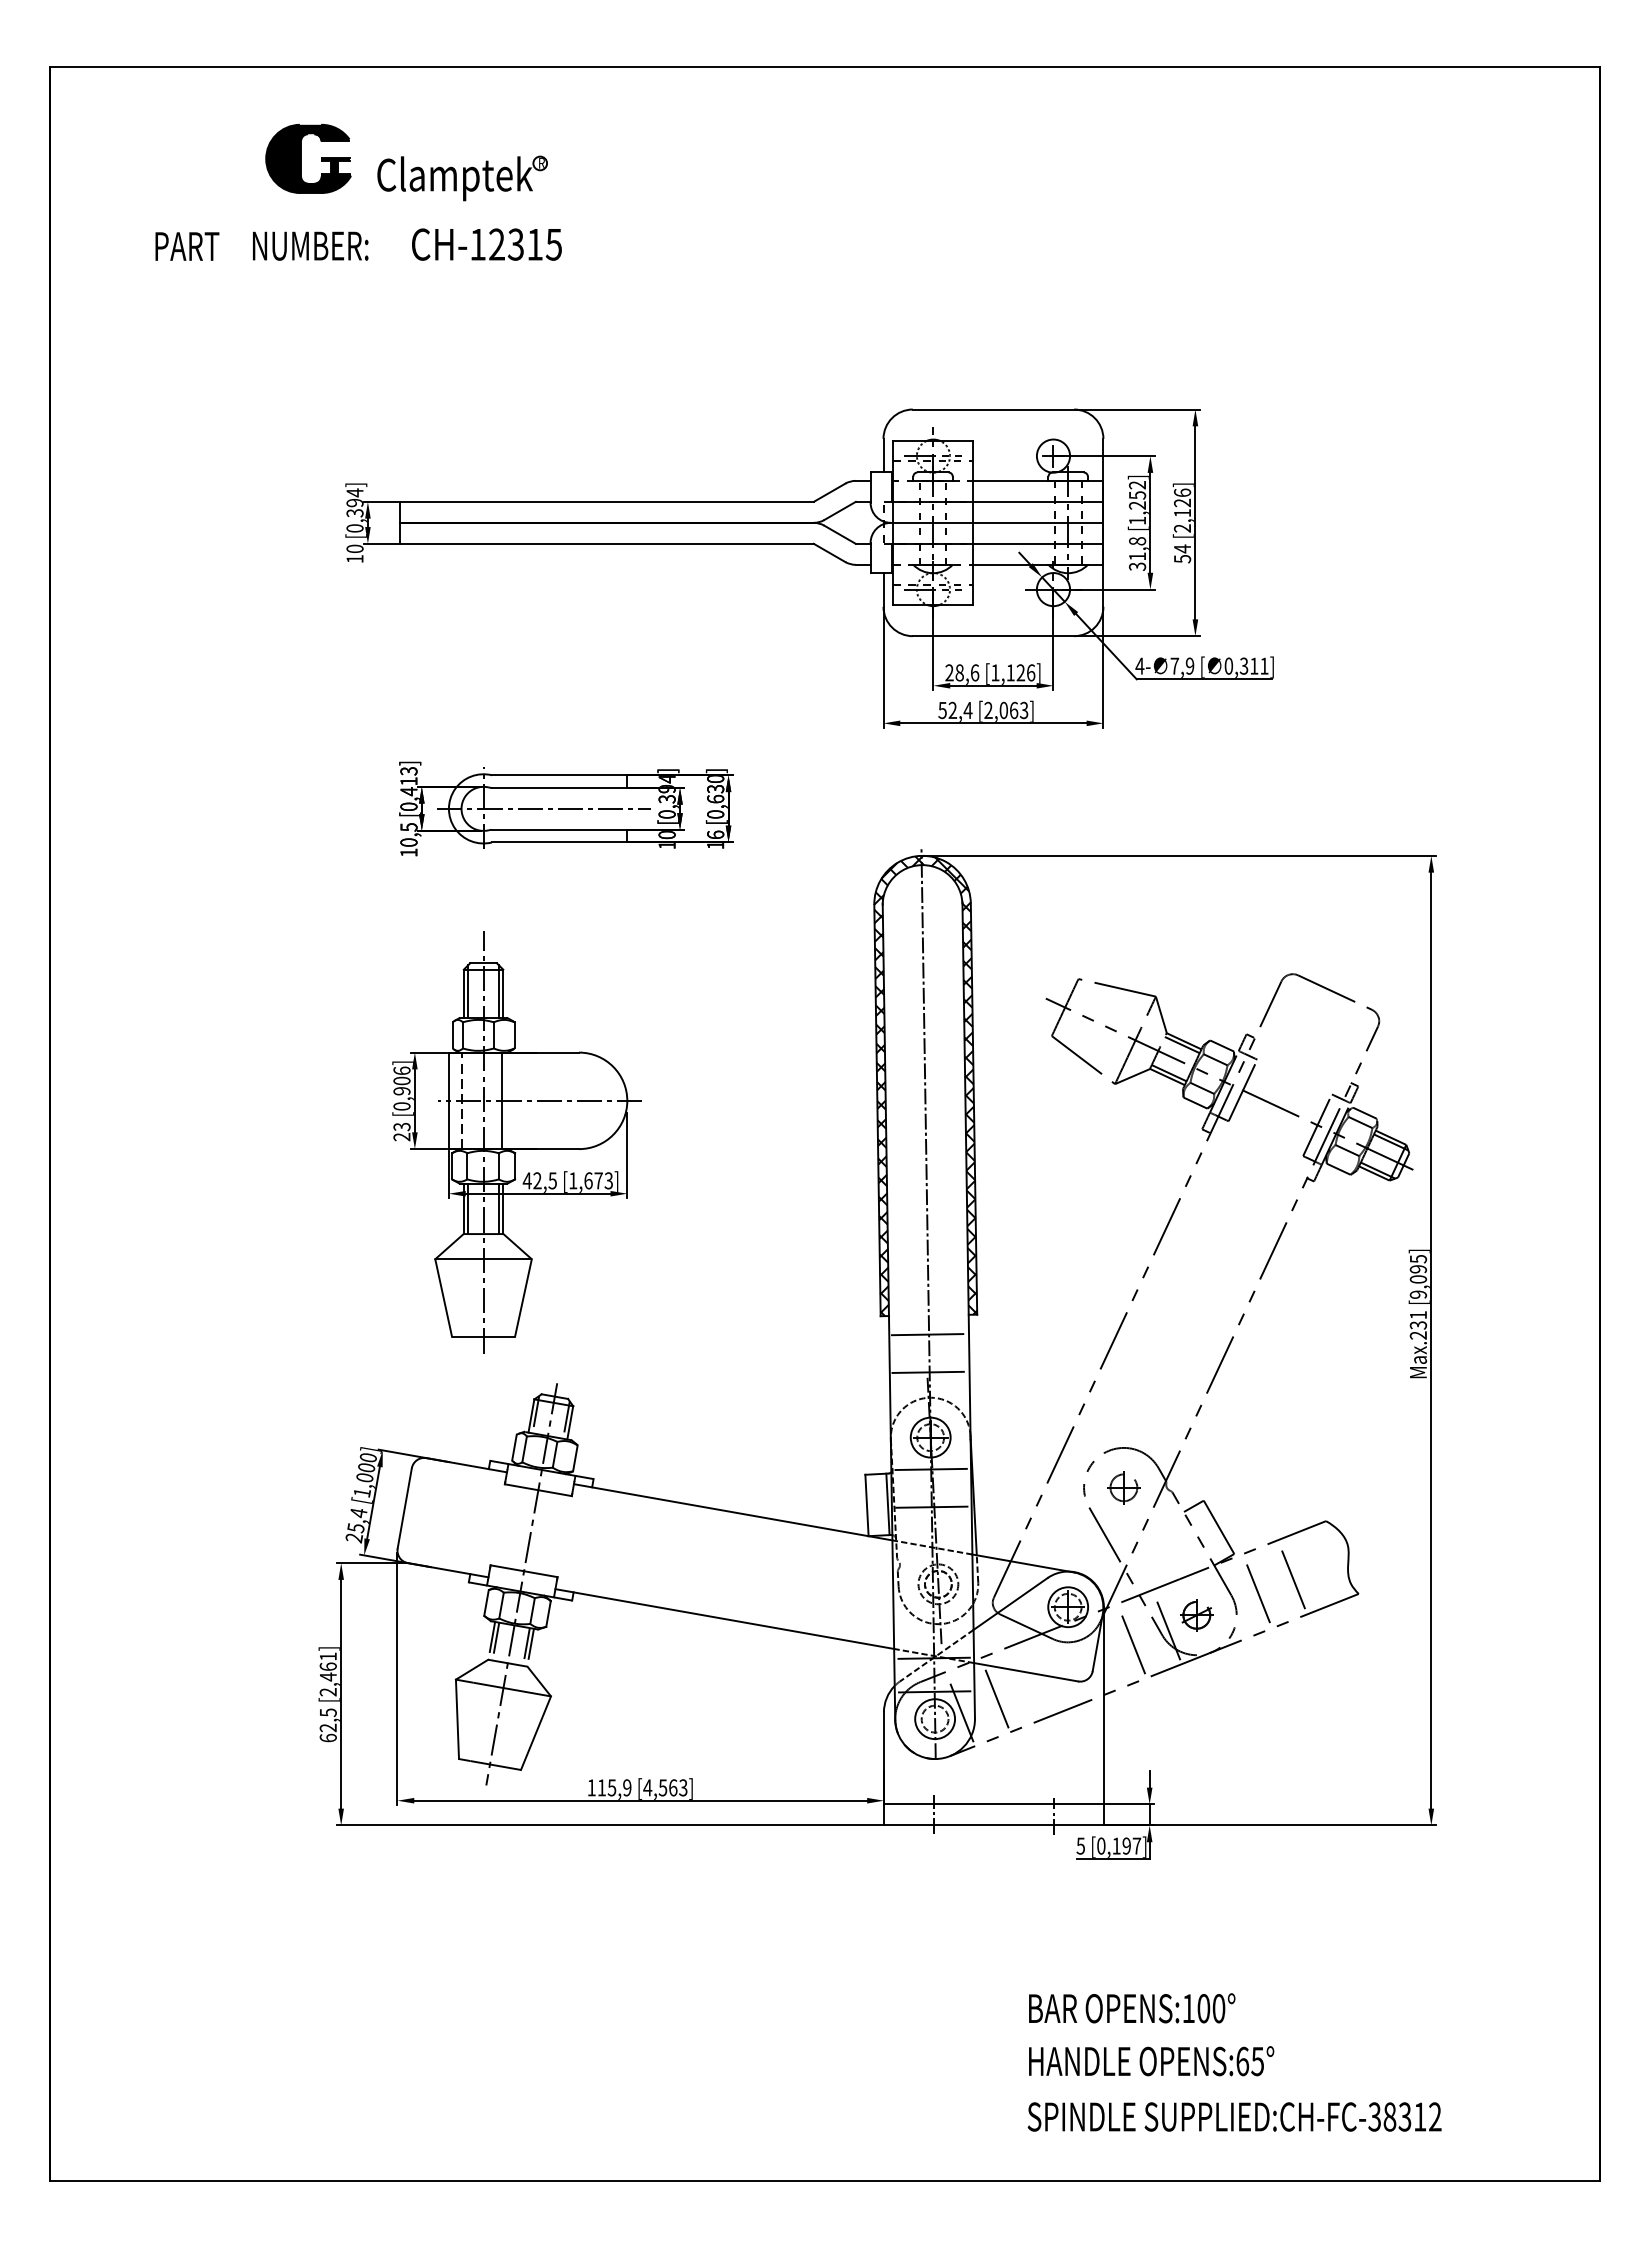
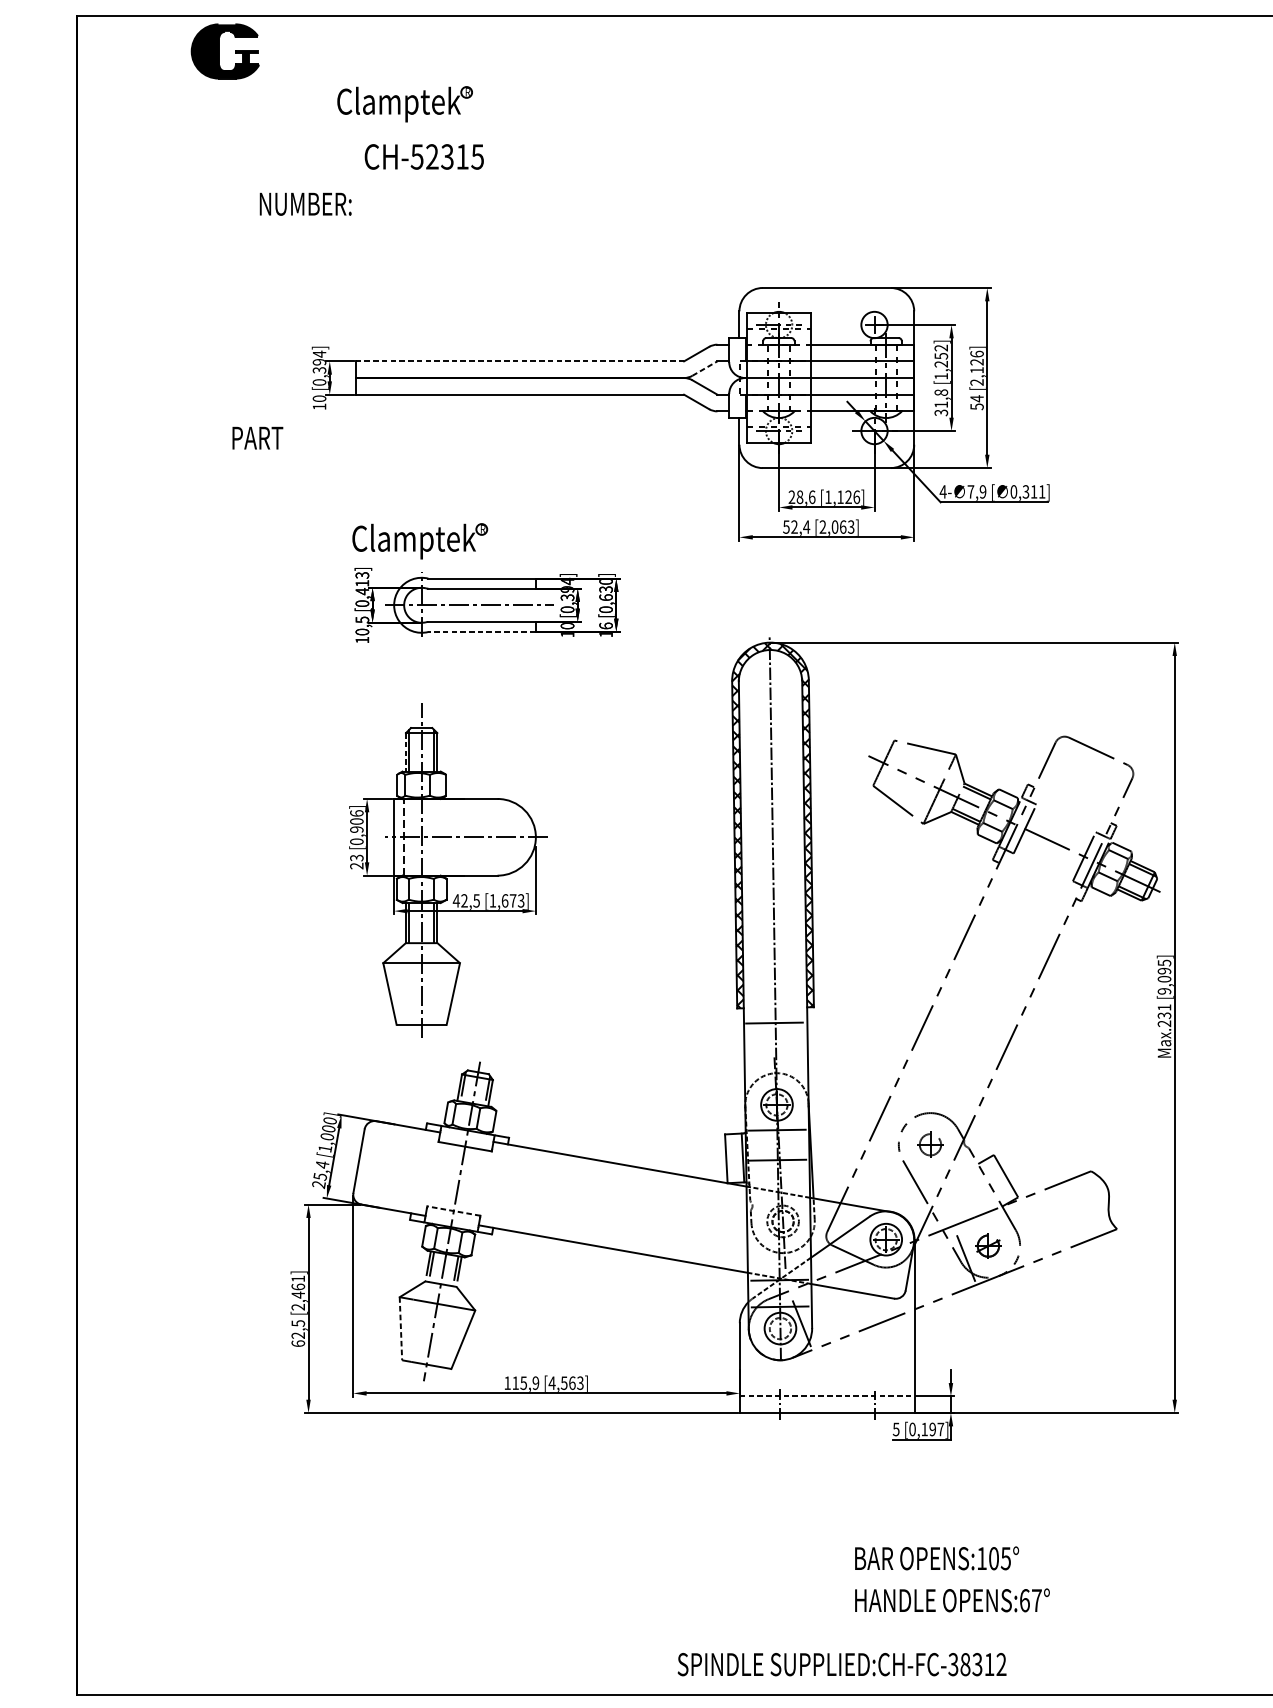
part: (301, 158) -> (219, 51), moved
text: (477, 244) -> (416, 156), CH-12315 -> CH-52315
text: (310, 245) -> (305, 203), moved
text: (187, 246) -> (257, 438), moved
line: (607, 501) -> (520, 361), solid -> dashed
line: (840, 510) -> (705, 368), solid -> dashed
part: (481, 728) -> (420, 541), added
line: (559, 842) -> (482, 632), solid -> dashed
line: (463, 994) -> (405, 752), solid -> dashed
line: (502, 1100) -> (436, 837), removed
line: (927, 1371) -> (774, 1052), removed
line: (524, 1571) -> (454, 1211), solid -> dashed
line: (1291, 1575) -> (1063, 1214), removed
line: (1256, 1589) -> (1035, 1225), removed
line: (1131, 1640) -> (936, 1266), removed
line: (995, 1695) -> (828, 1309), removed
line: (457, 1719) -> (400, 1328), solid -> dashed
line: (993, 1804) -> (826, 1396), solid -> dashed
text: (1218, 2008) -> (1005, 1558), OPENS:100° -> OPENS:105°
text: (1257, 2061) -> (1036, 1600), OPENS:65° -> OPENS:67°
text: (1234, 2116) -> (841, 1664), moved

